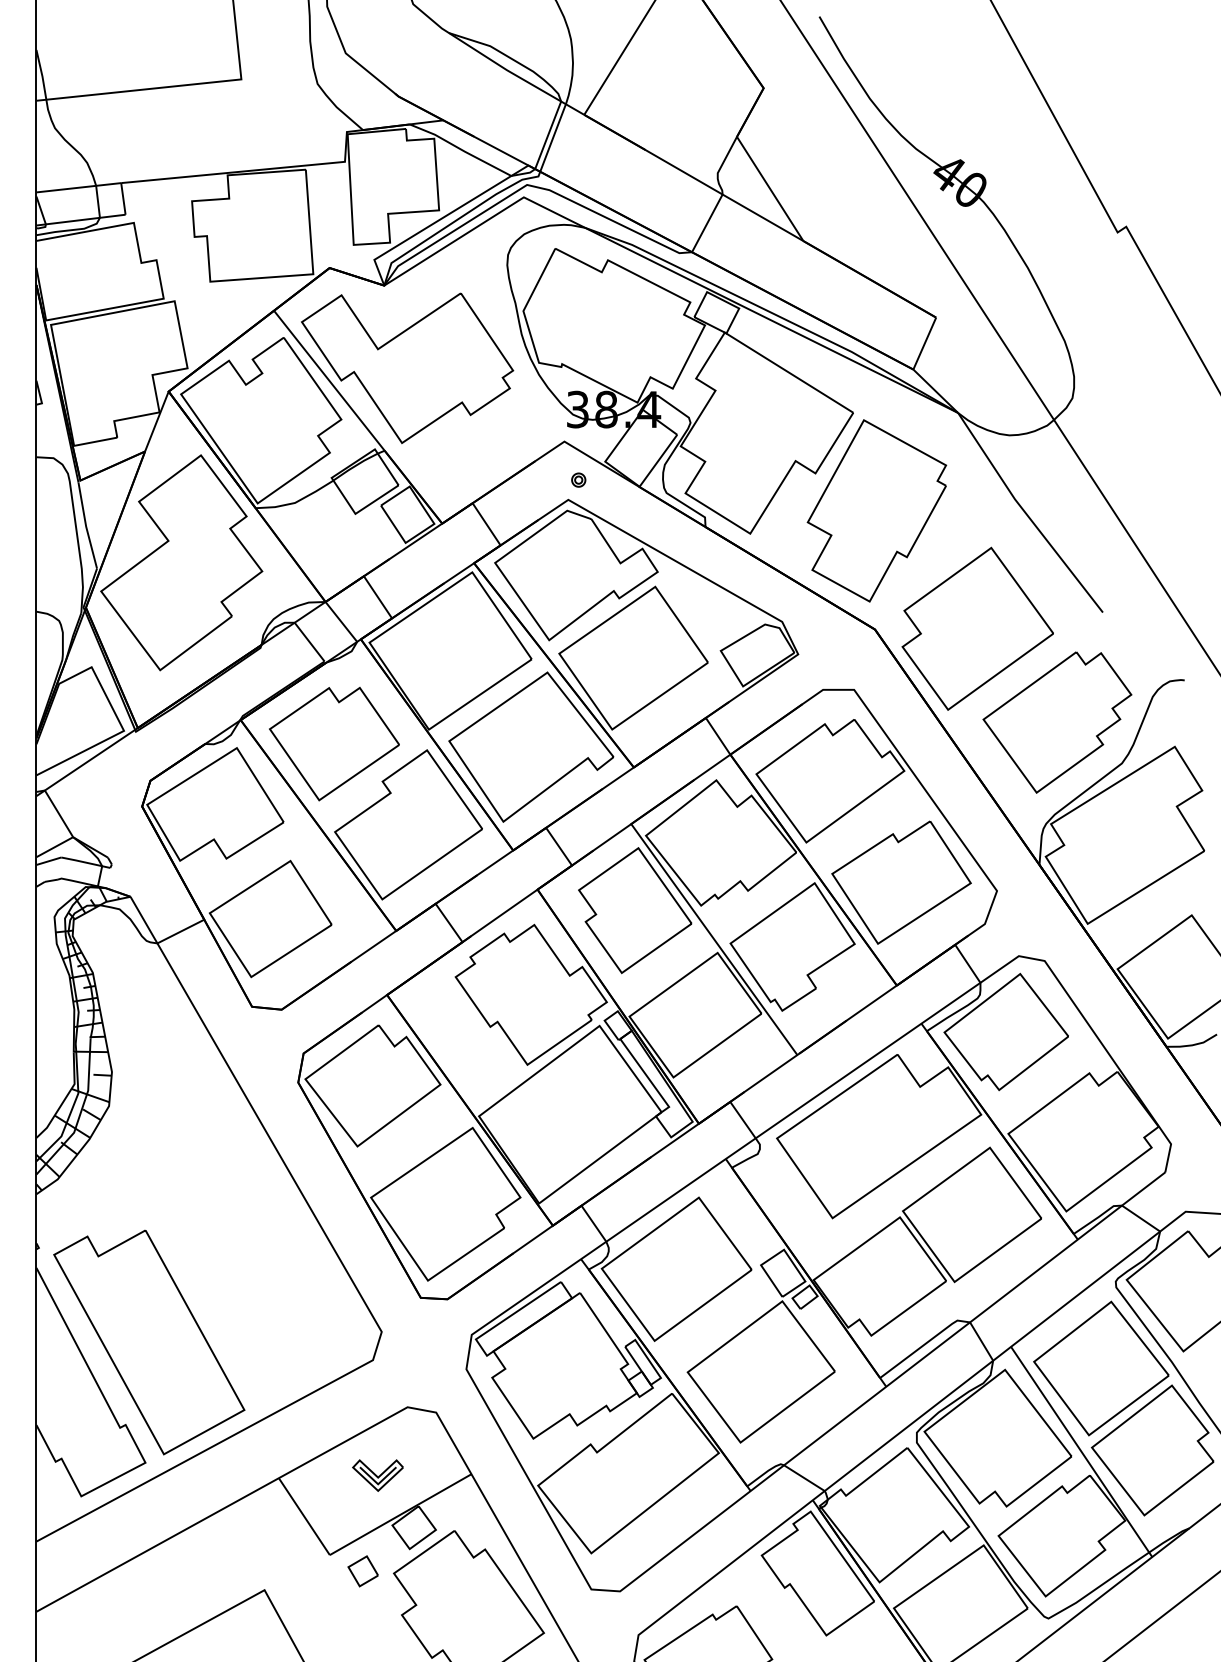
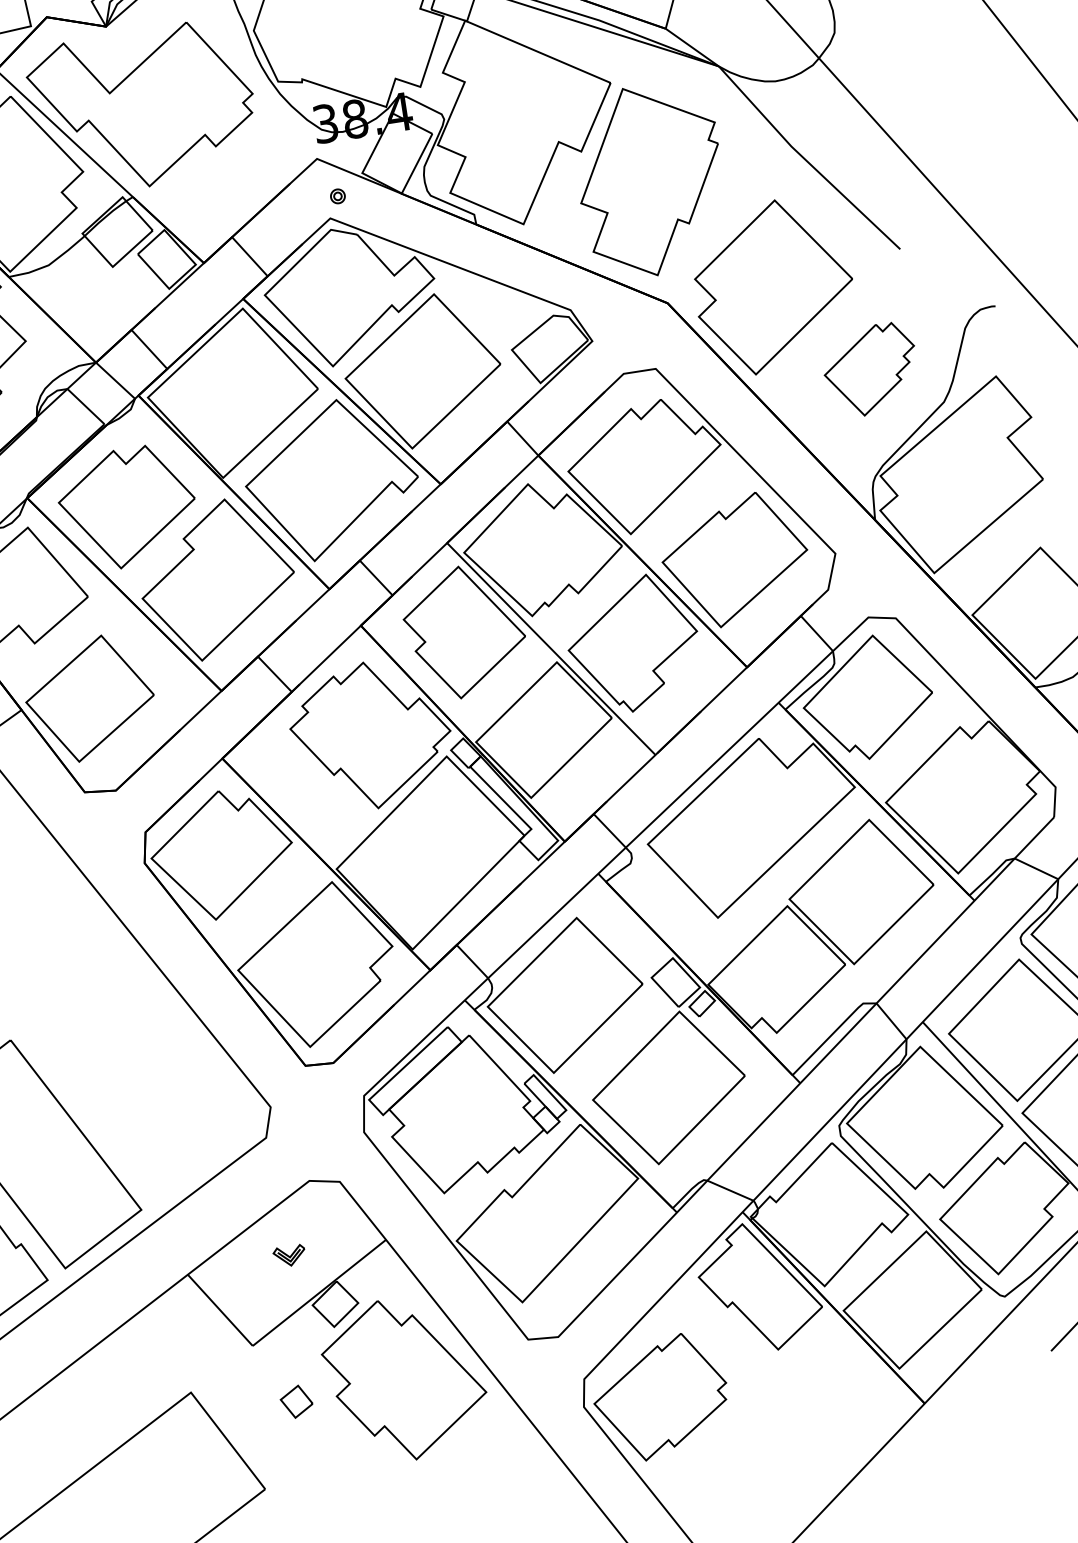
part: (1057, 722) -> (870, 370), size x0.6
part: (377, 1475) -> (289, 1256), size x0.6
part: (362, 1571) -> (295, 1402), moved

